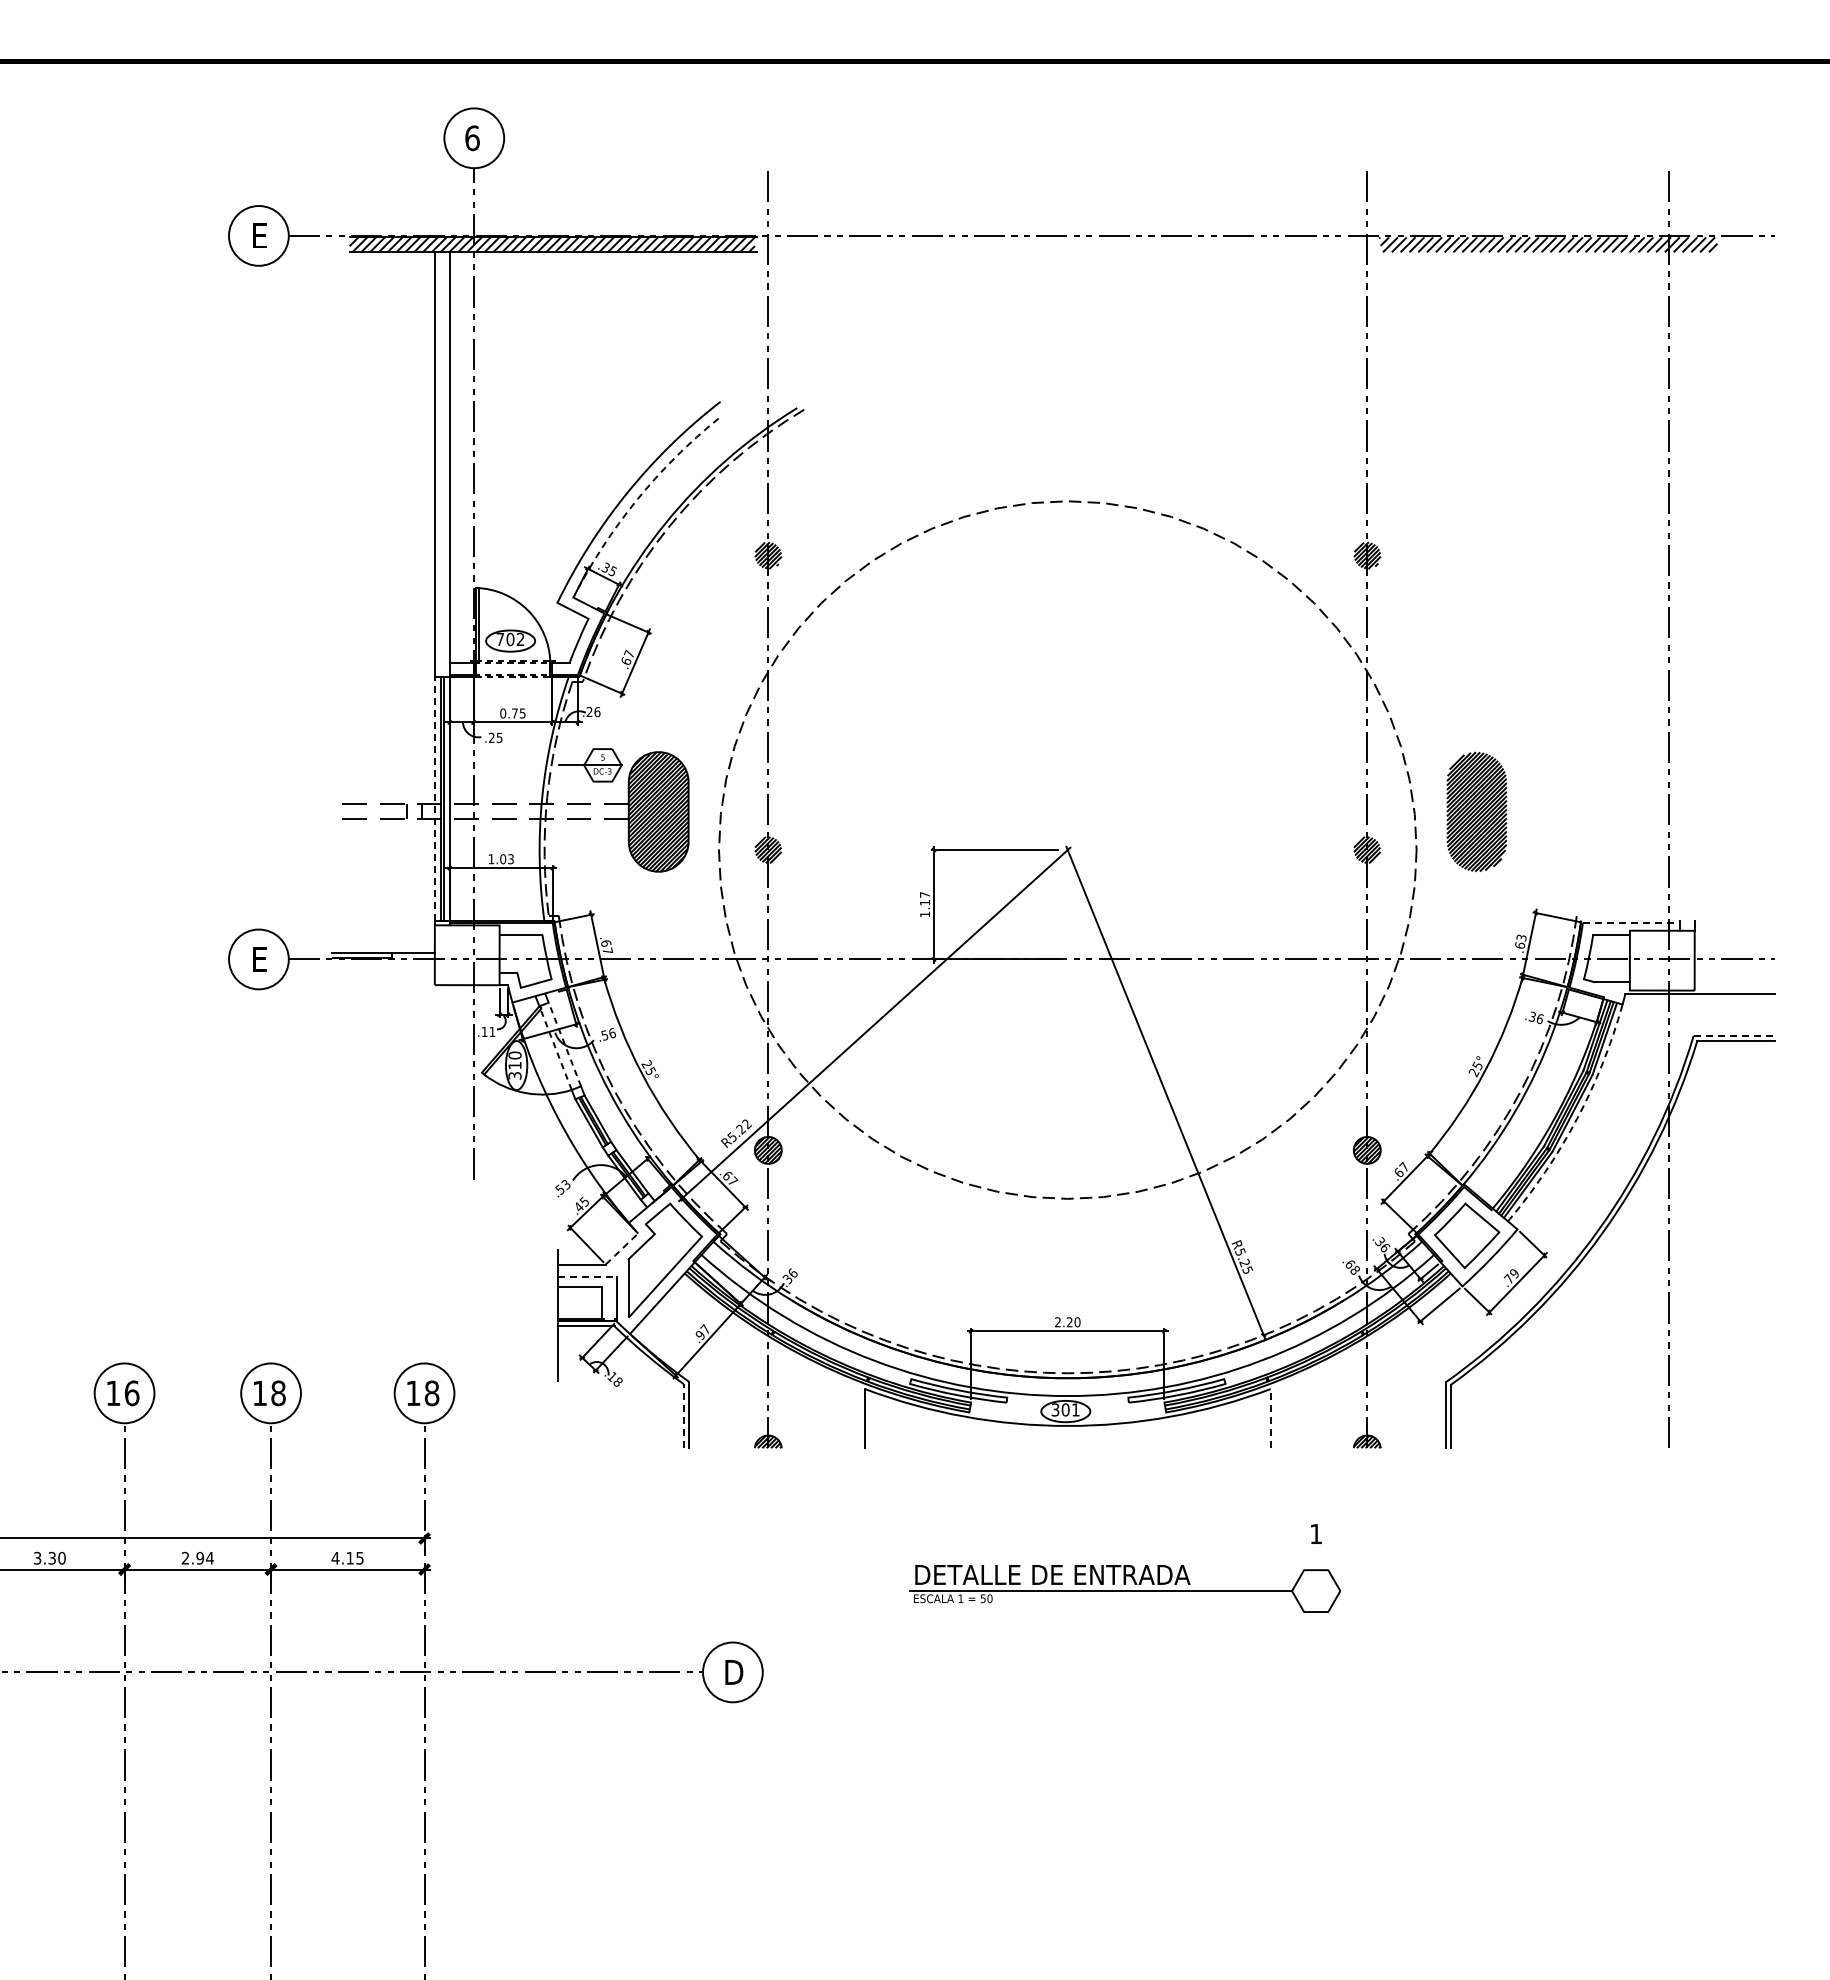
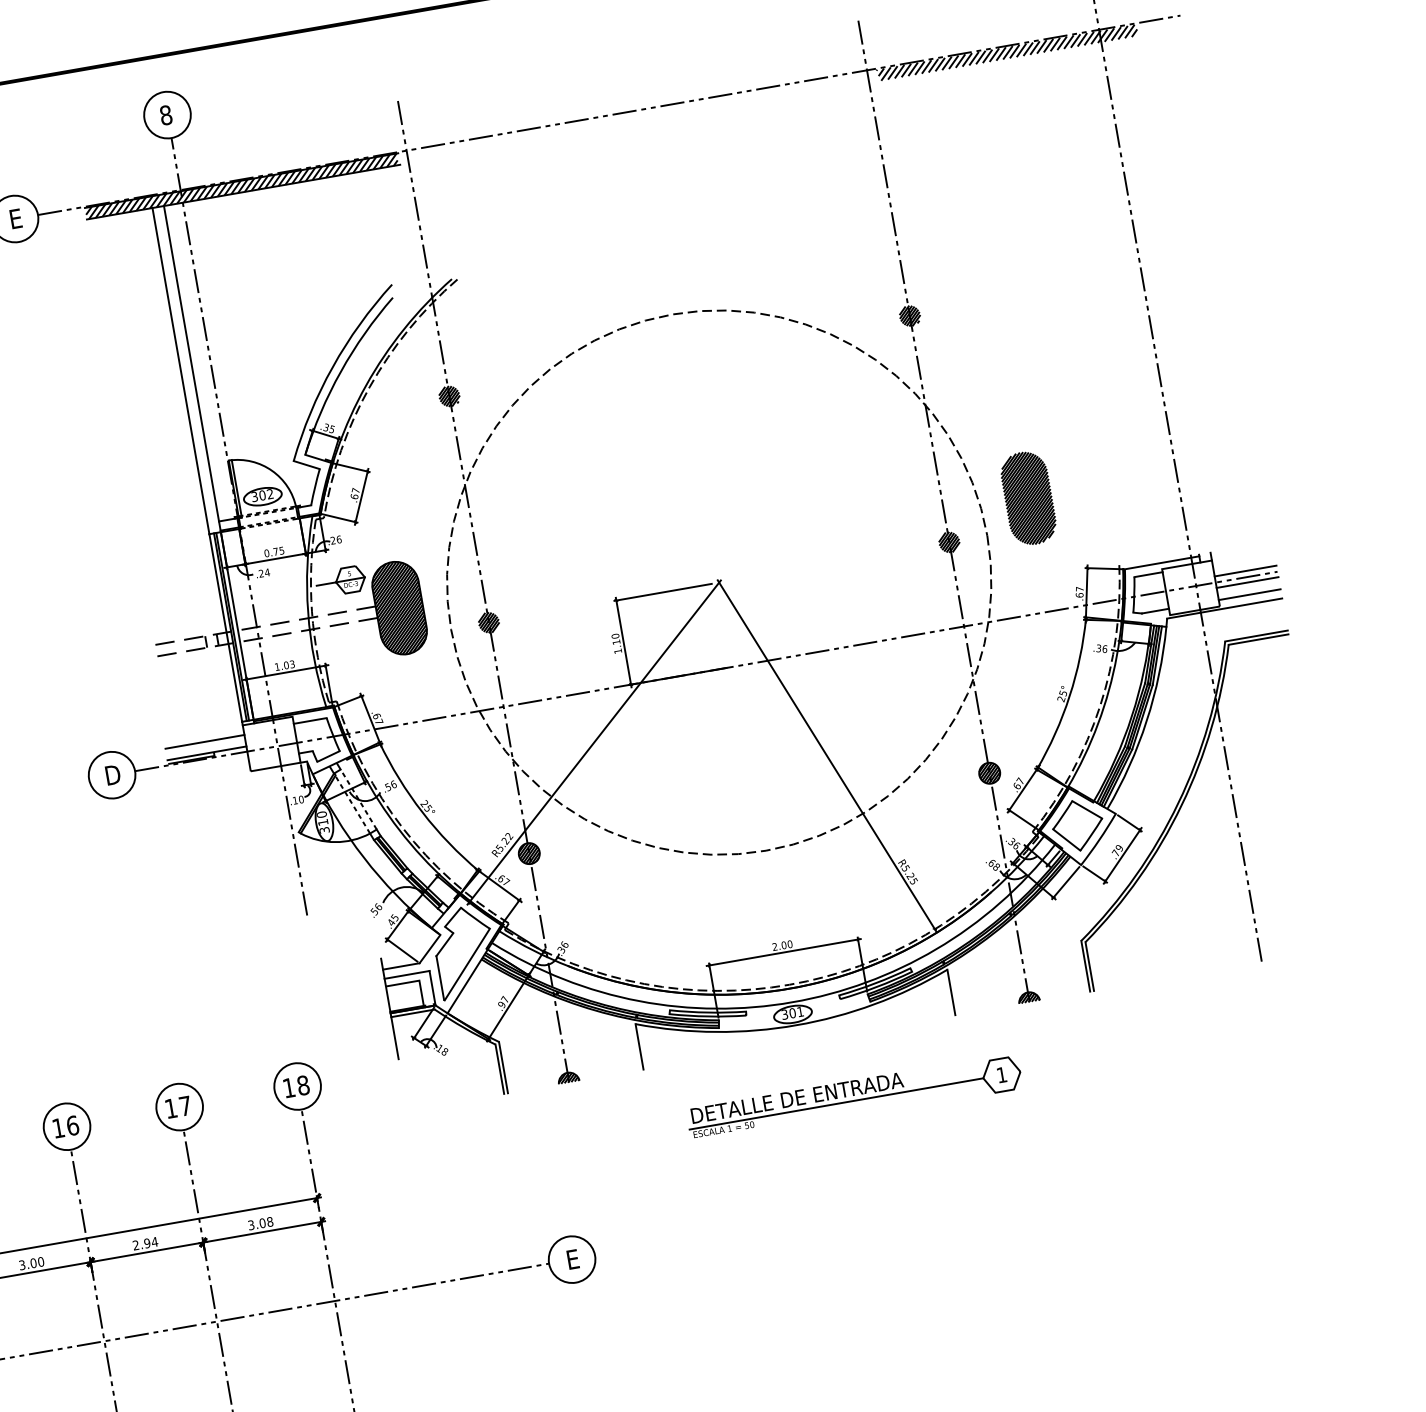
text: (472, 137) -> (166, 114), 6 -> 8
arc: (636, 500) -> (340, 371), dashed -> solid
text: (500, 639) -> (254, 496), 702 -> 302
text: (499, 737) -> (267, 572), .25 -> .24
line: (434, 798) -> (225, 627), dashed -> solid
text: (925, 894) -> (615, 635), 1.17 -> 1.10
line: (1631, 922) -> (1162, 562), dashed -> solid
line: (383, 937) -> (204, 741), added
text: (1521, 937) -> (1079, 588), .63 -> .67
line: (1734, 951) -> (1245, 571), added
text: (260, 959) -> (113, 775), E -> D
line: (1734, 966) -> (1247, 582), added
line: (1734, 982) -> (1249, 594), added
text: (492, 1031) -> (301, 799), .11 -> .10
line: (1734, 1035) -> (1256, 635), dashed -> solid
arc: (1576, 1119) -> (1146, 721), dashed -> solid
text: (565, 1184) -> (377, 907), .53 -> .56
line: (622, 1248) -> (430, 948), dashed -> solid
line: (587, 1276) -> (407, 974), dashed -> solid
text: (1069, 1322) -> (783, 945), 2.20 -> 2.00
text: (278, 1393) -> (185, 1106), 18 -> 17
line: (683, 1415) -> (499, 1068), dashed -> solid
line: (1270, 1418) -> (951, 992), dashed -> solid
text: (347, 1557) -> (260, 1223), 4.15 -> 3.08
text: (52, 1558) -> (33, 1263), 3.30 -> 3.00
part: (1124, 1588) -> (854, 1098), moved
text: (734, 1672) -> (573, 1259), D -> E

